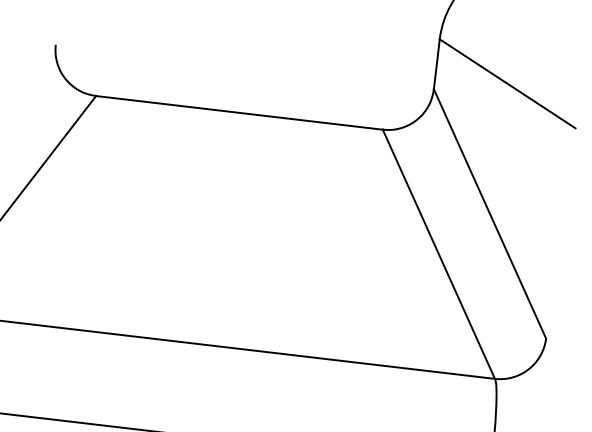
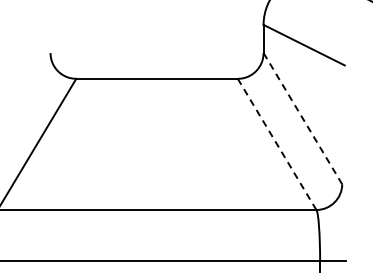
line: (489, 213) -> (302, 118), solid -> dashed
line: (437, 254) -> (276, 144), solid -> dashed

